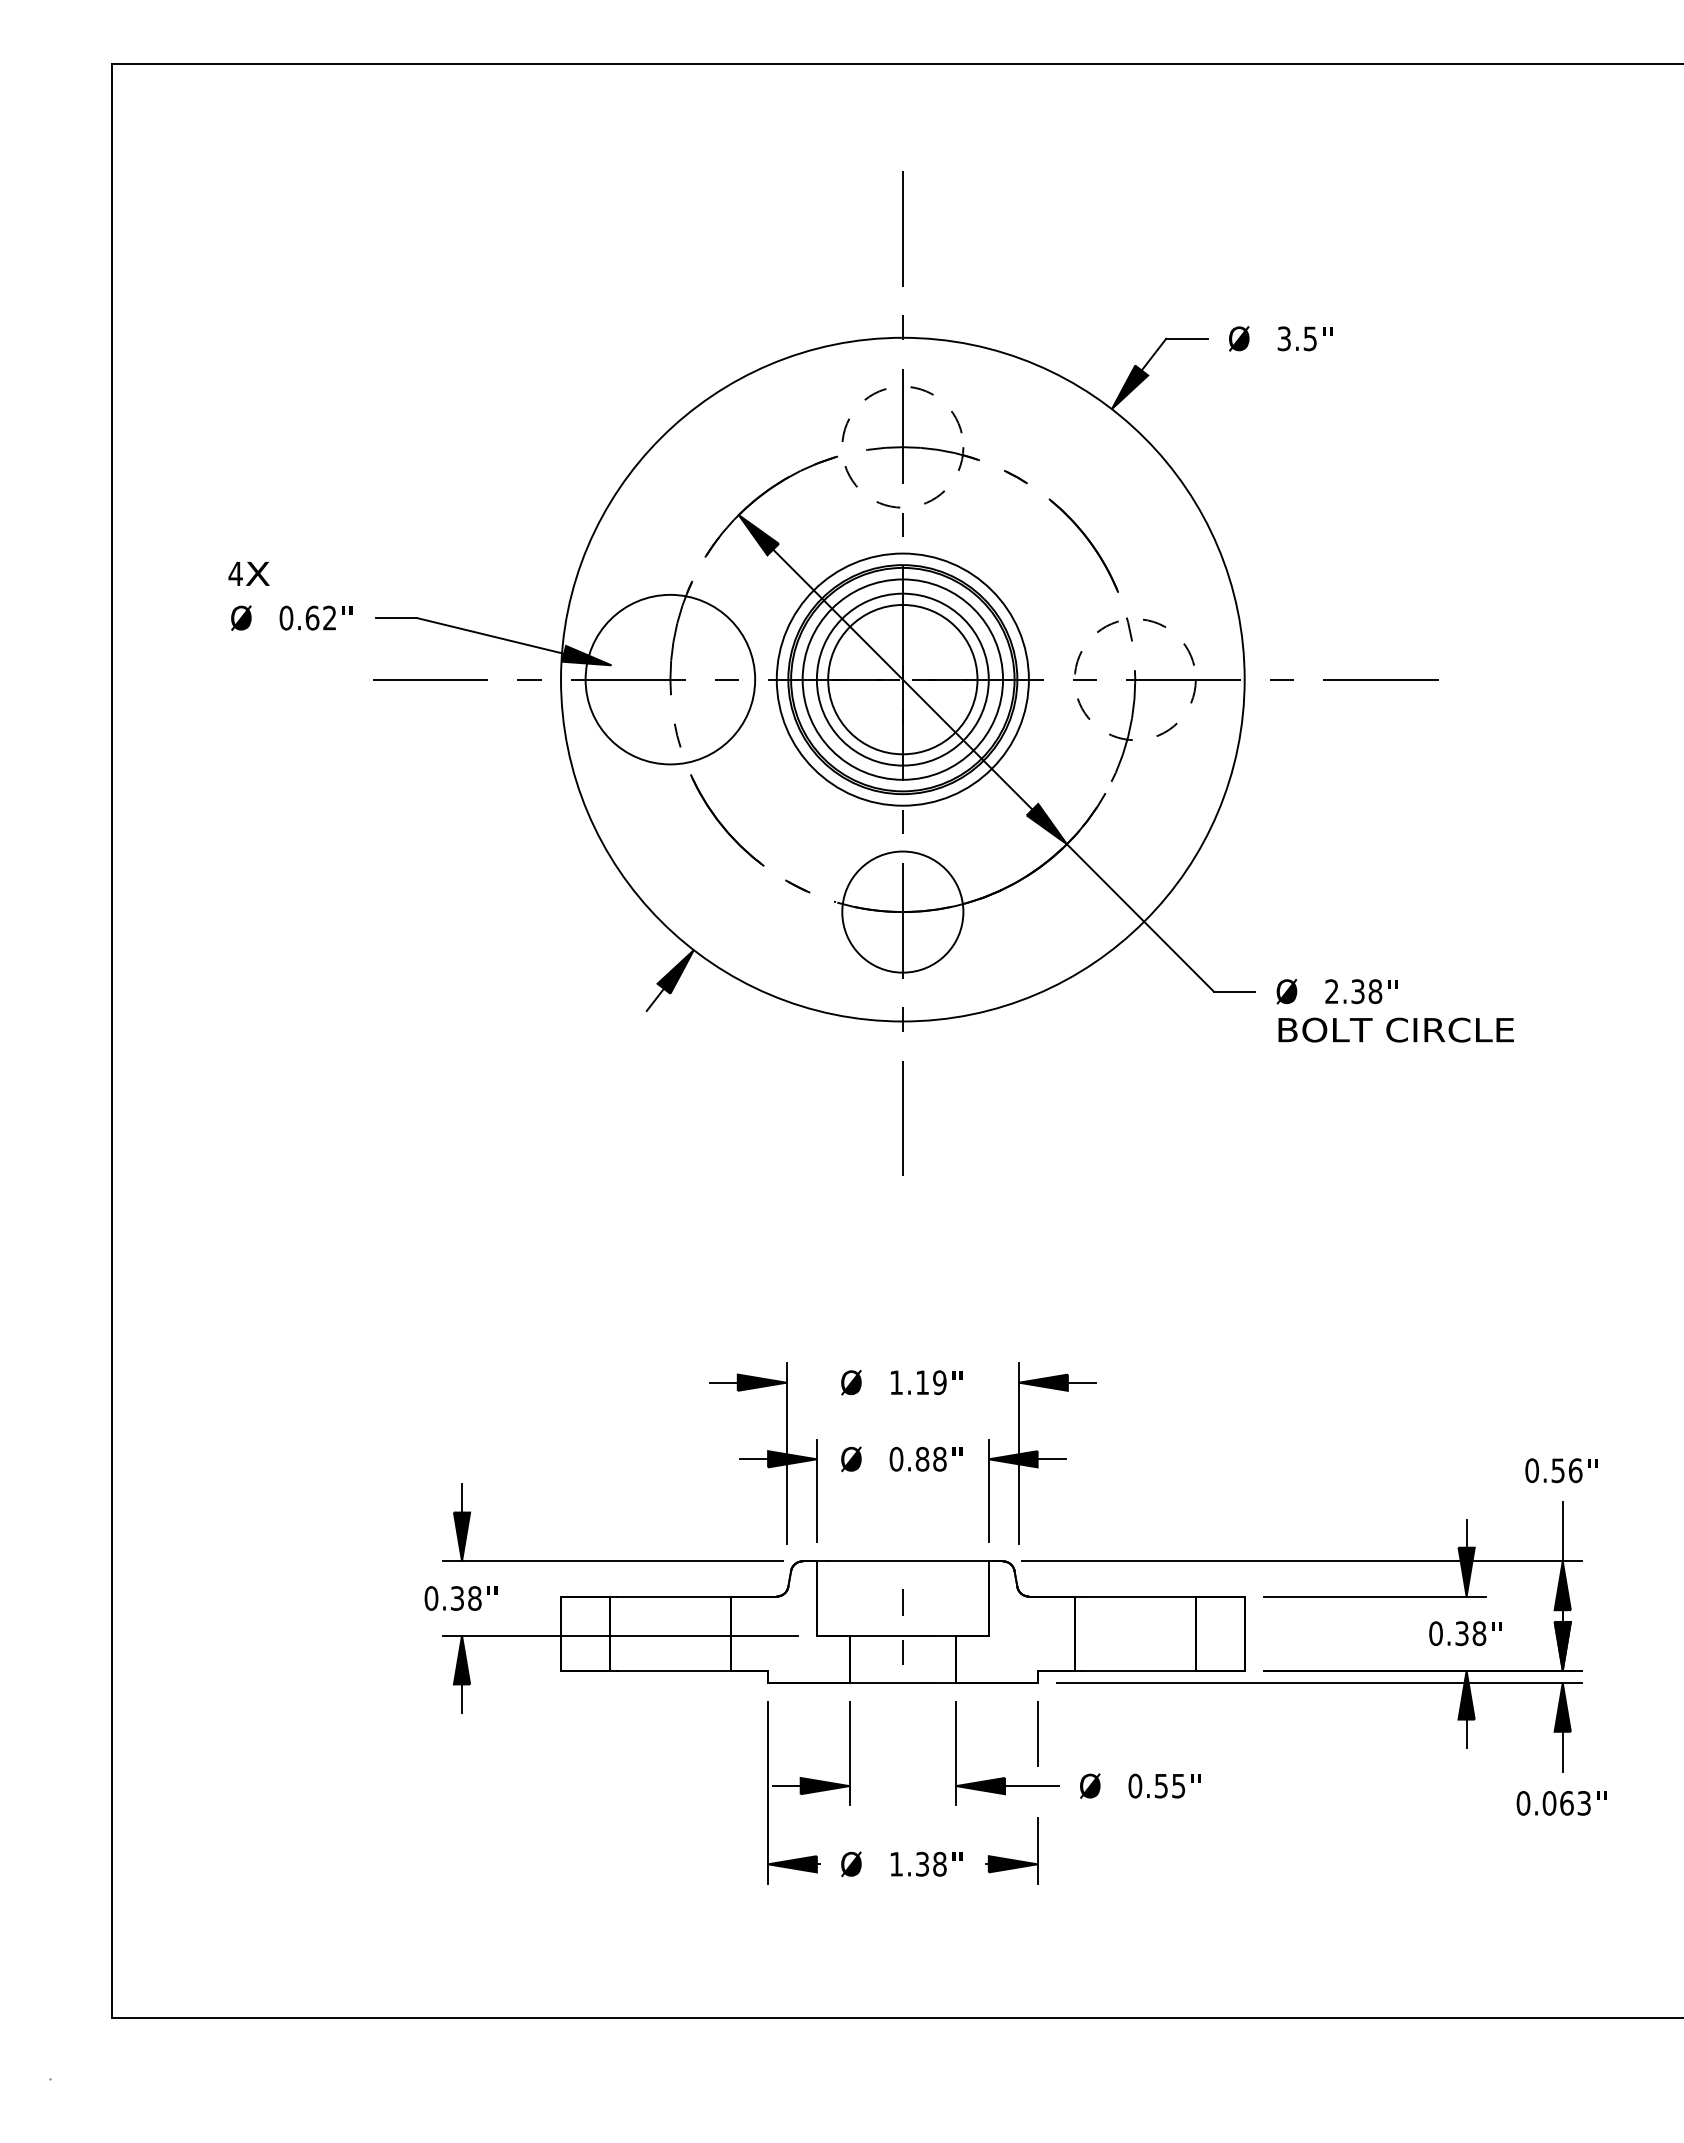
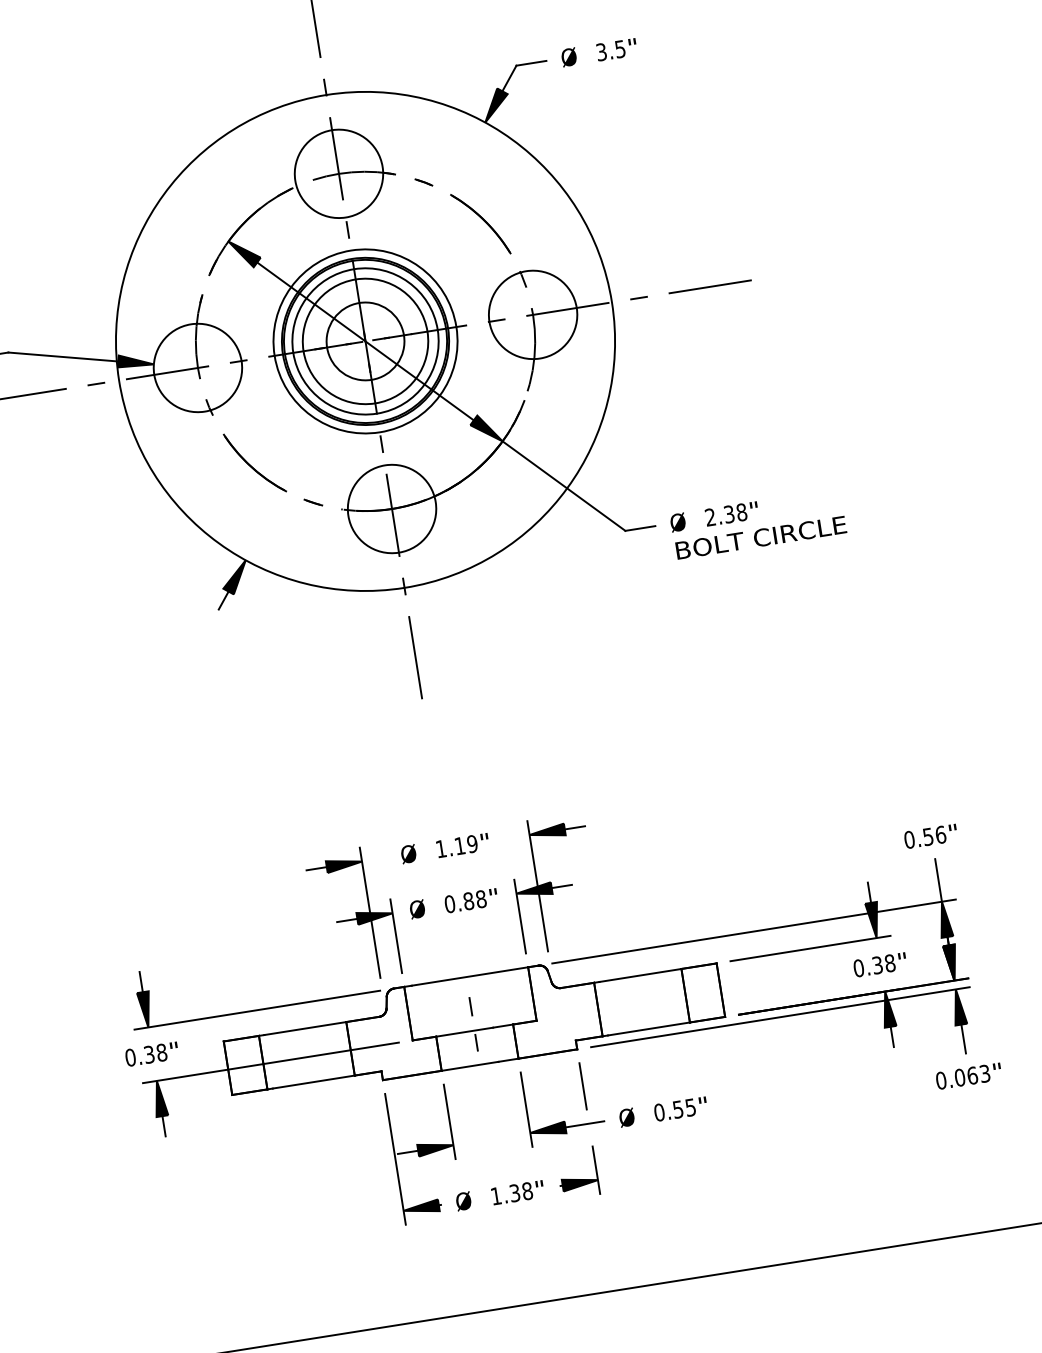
circle: (902, 446) -> (338, 173), dashed -> solid
circle: (669, 679) -> (197, 367), size x0.71
circle: (902, 679) -> (365, 341), size x0.71
circle: (1134, 679) -> (532, 314), dashed -> solid

